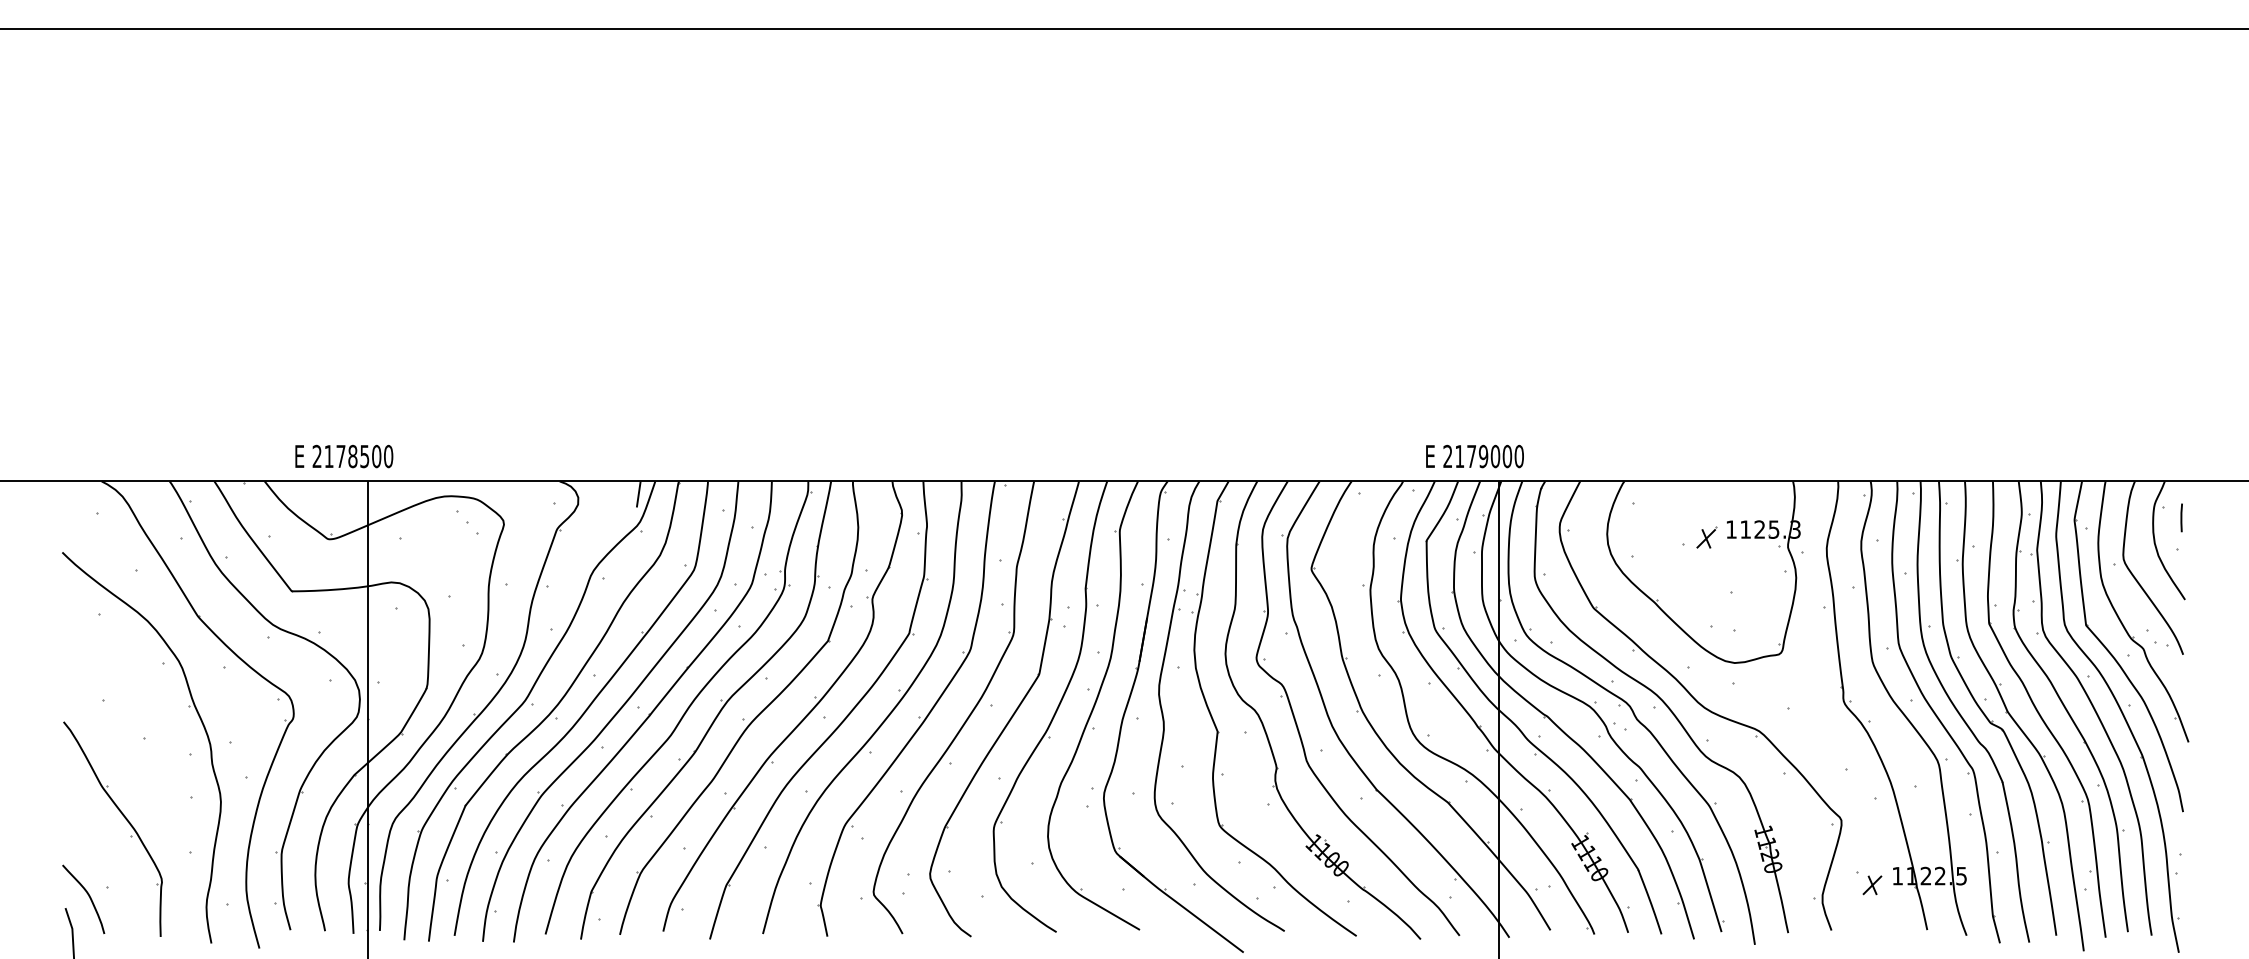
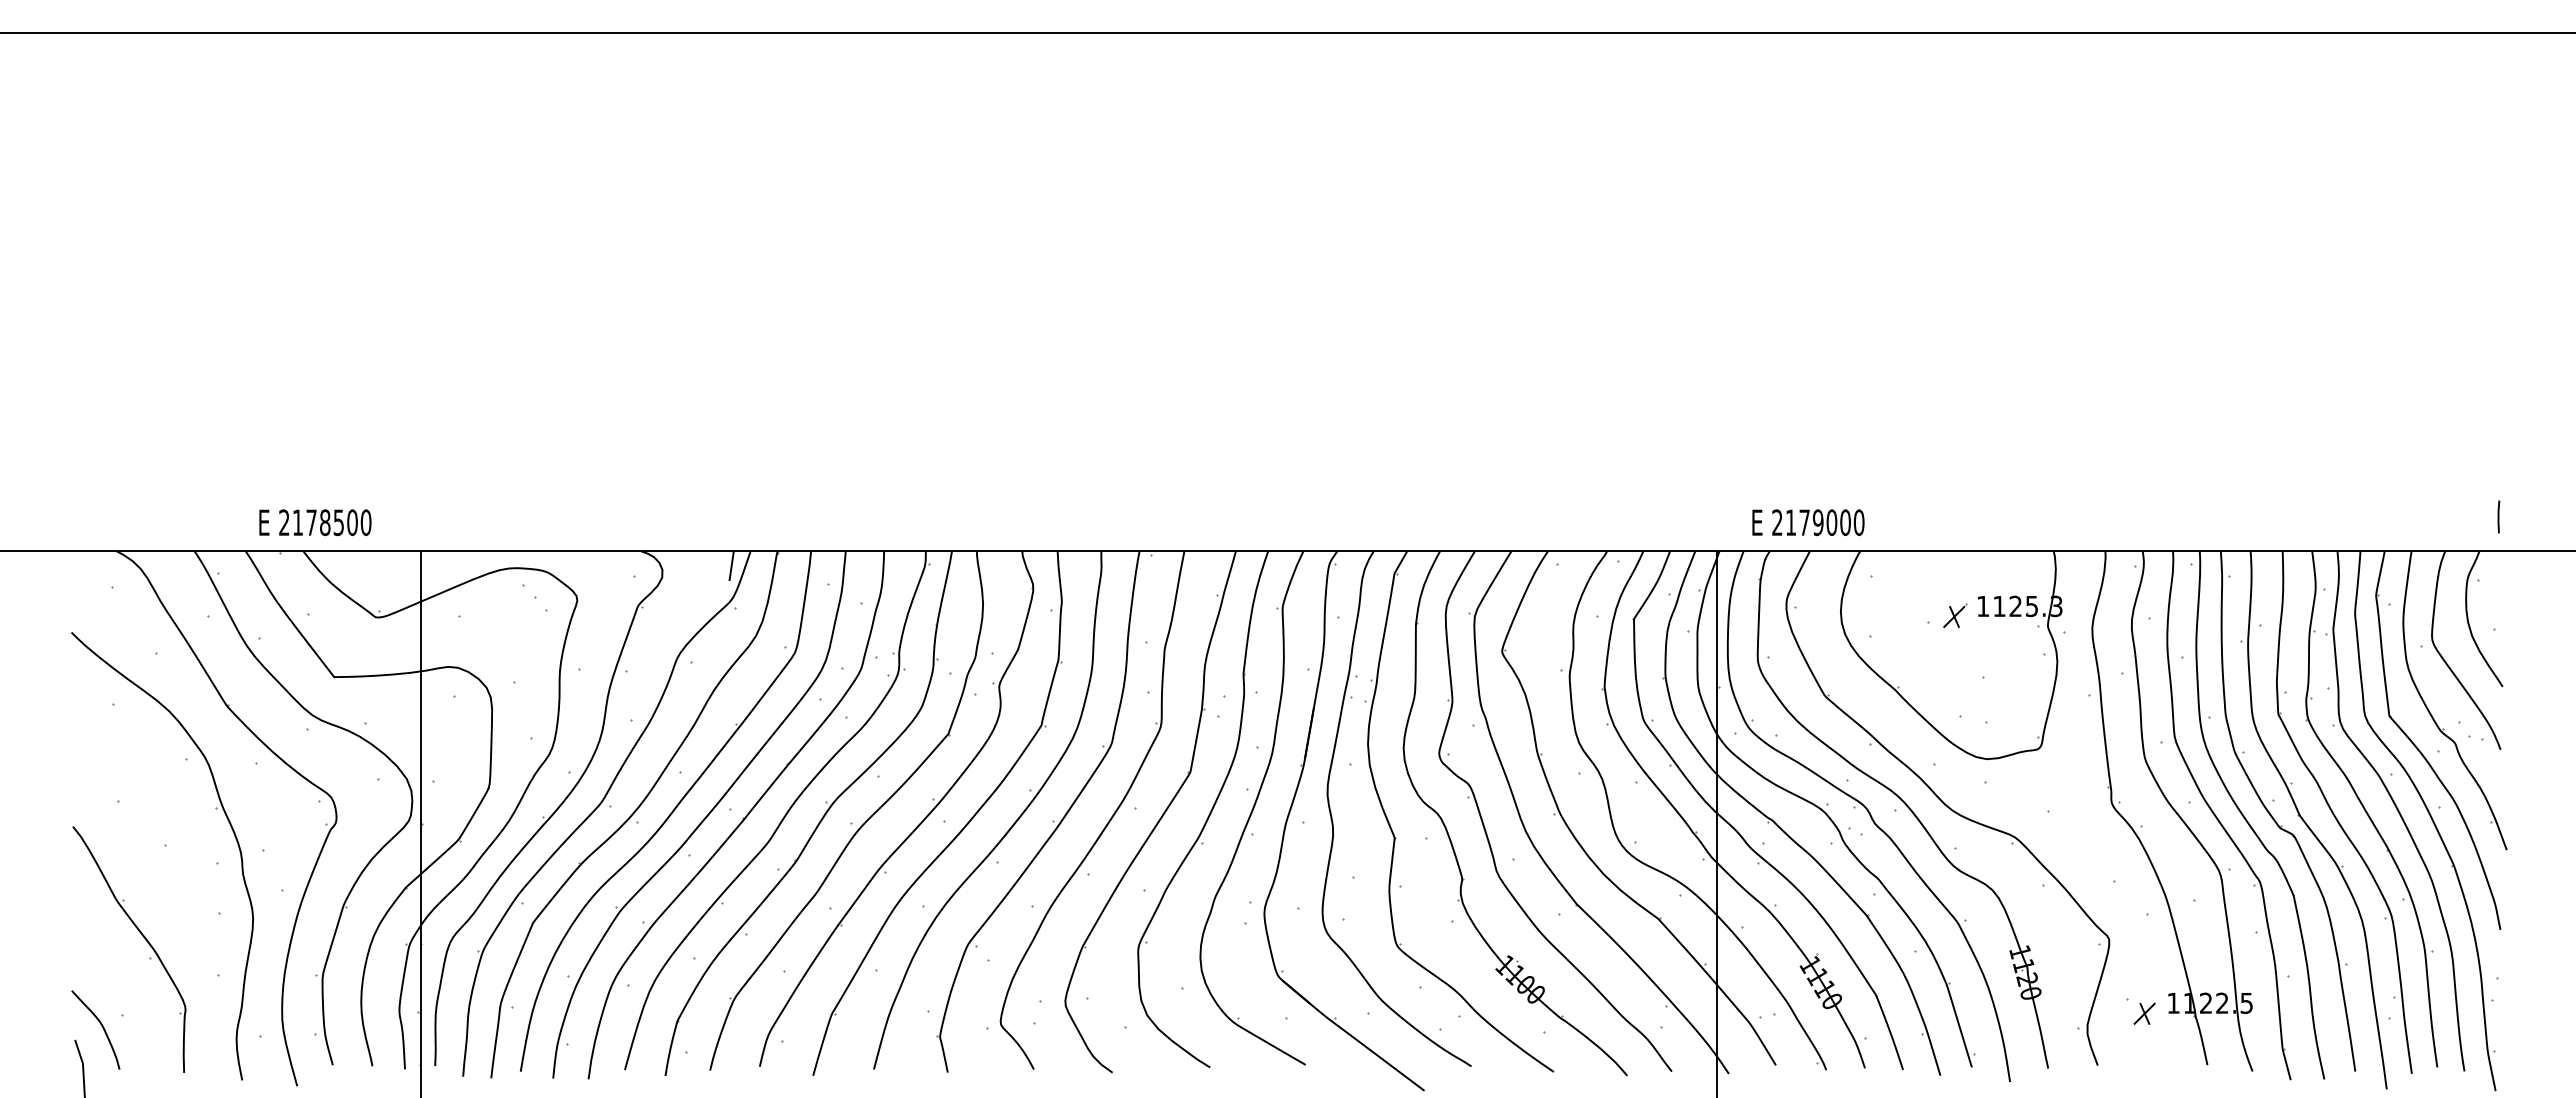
text: (344, 456) -> (315, 522), moved
text: (1475, 456) -> (1808, 522), moved
line: (2181, 517) -> (2498, 516), moved

